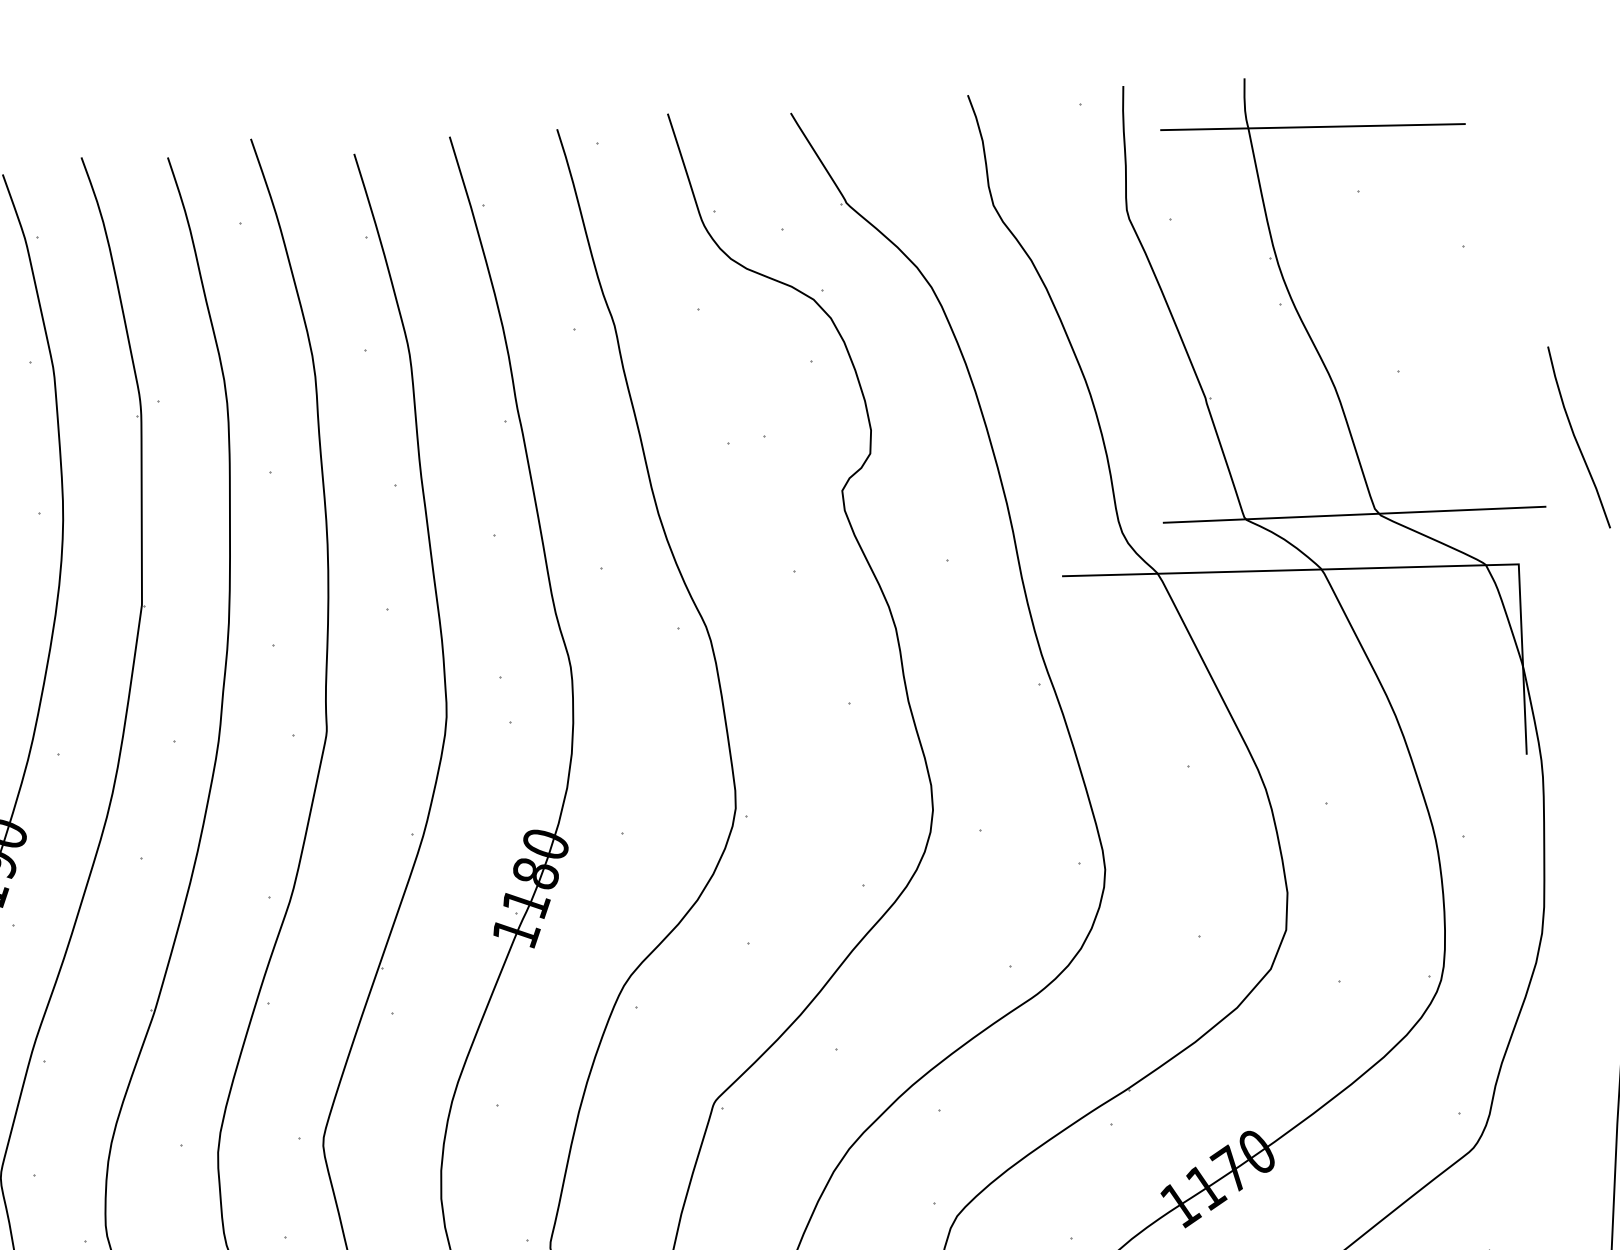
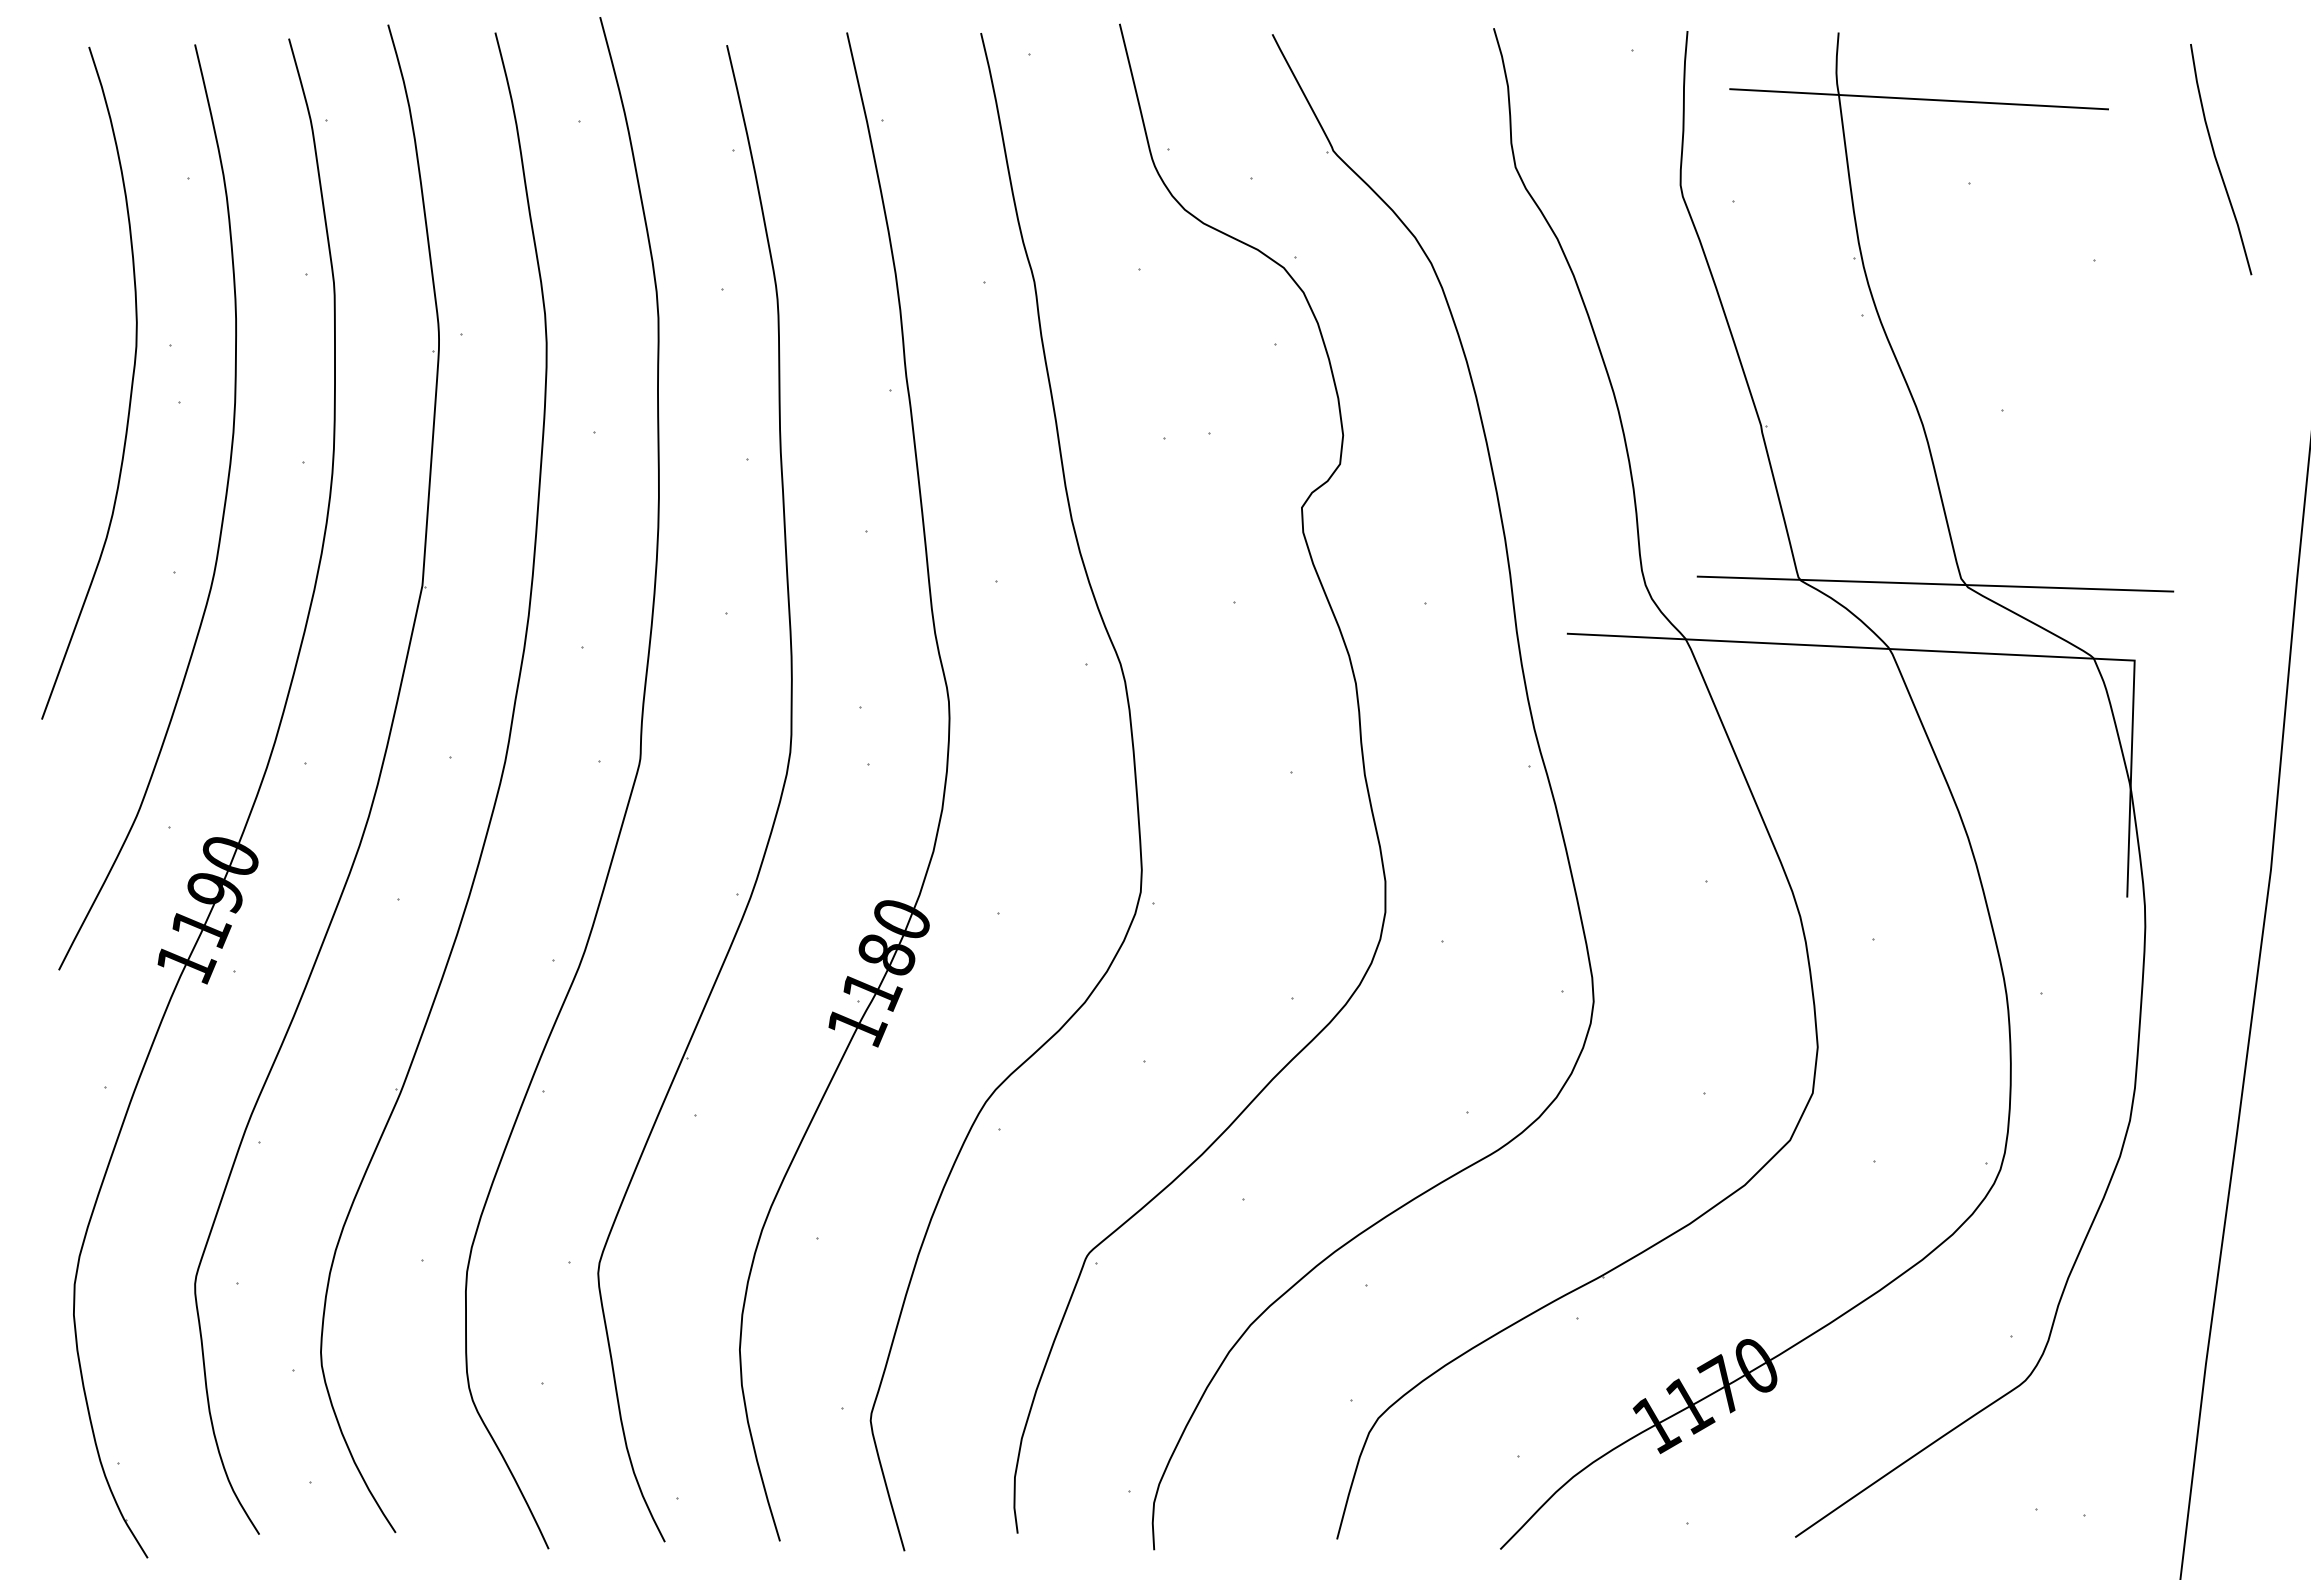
curve: (1576, 438) -> (2217, 160), moved

